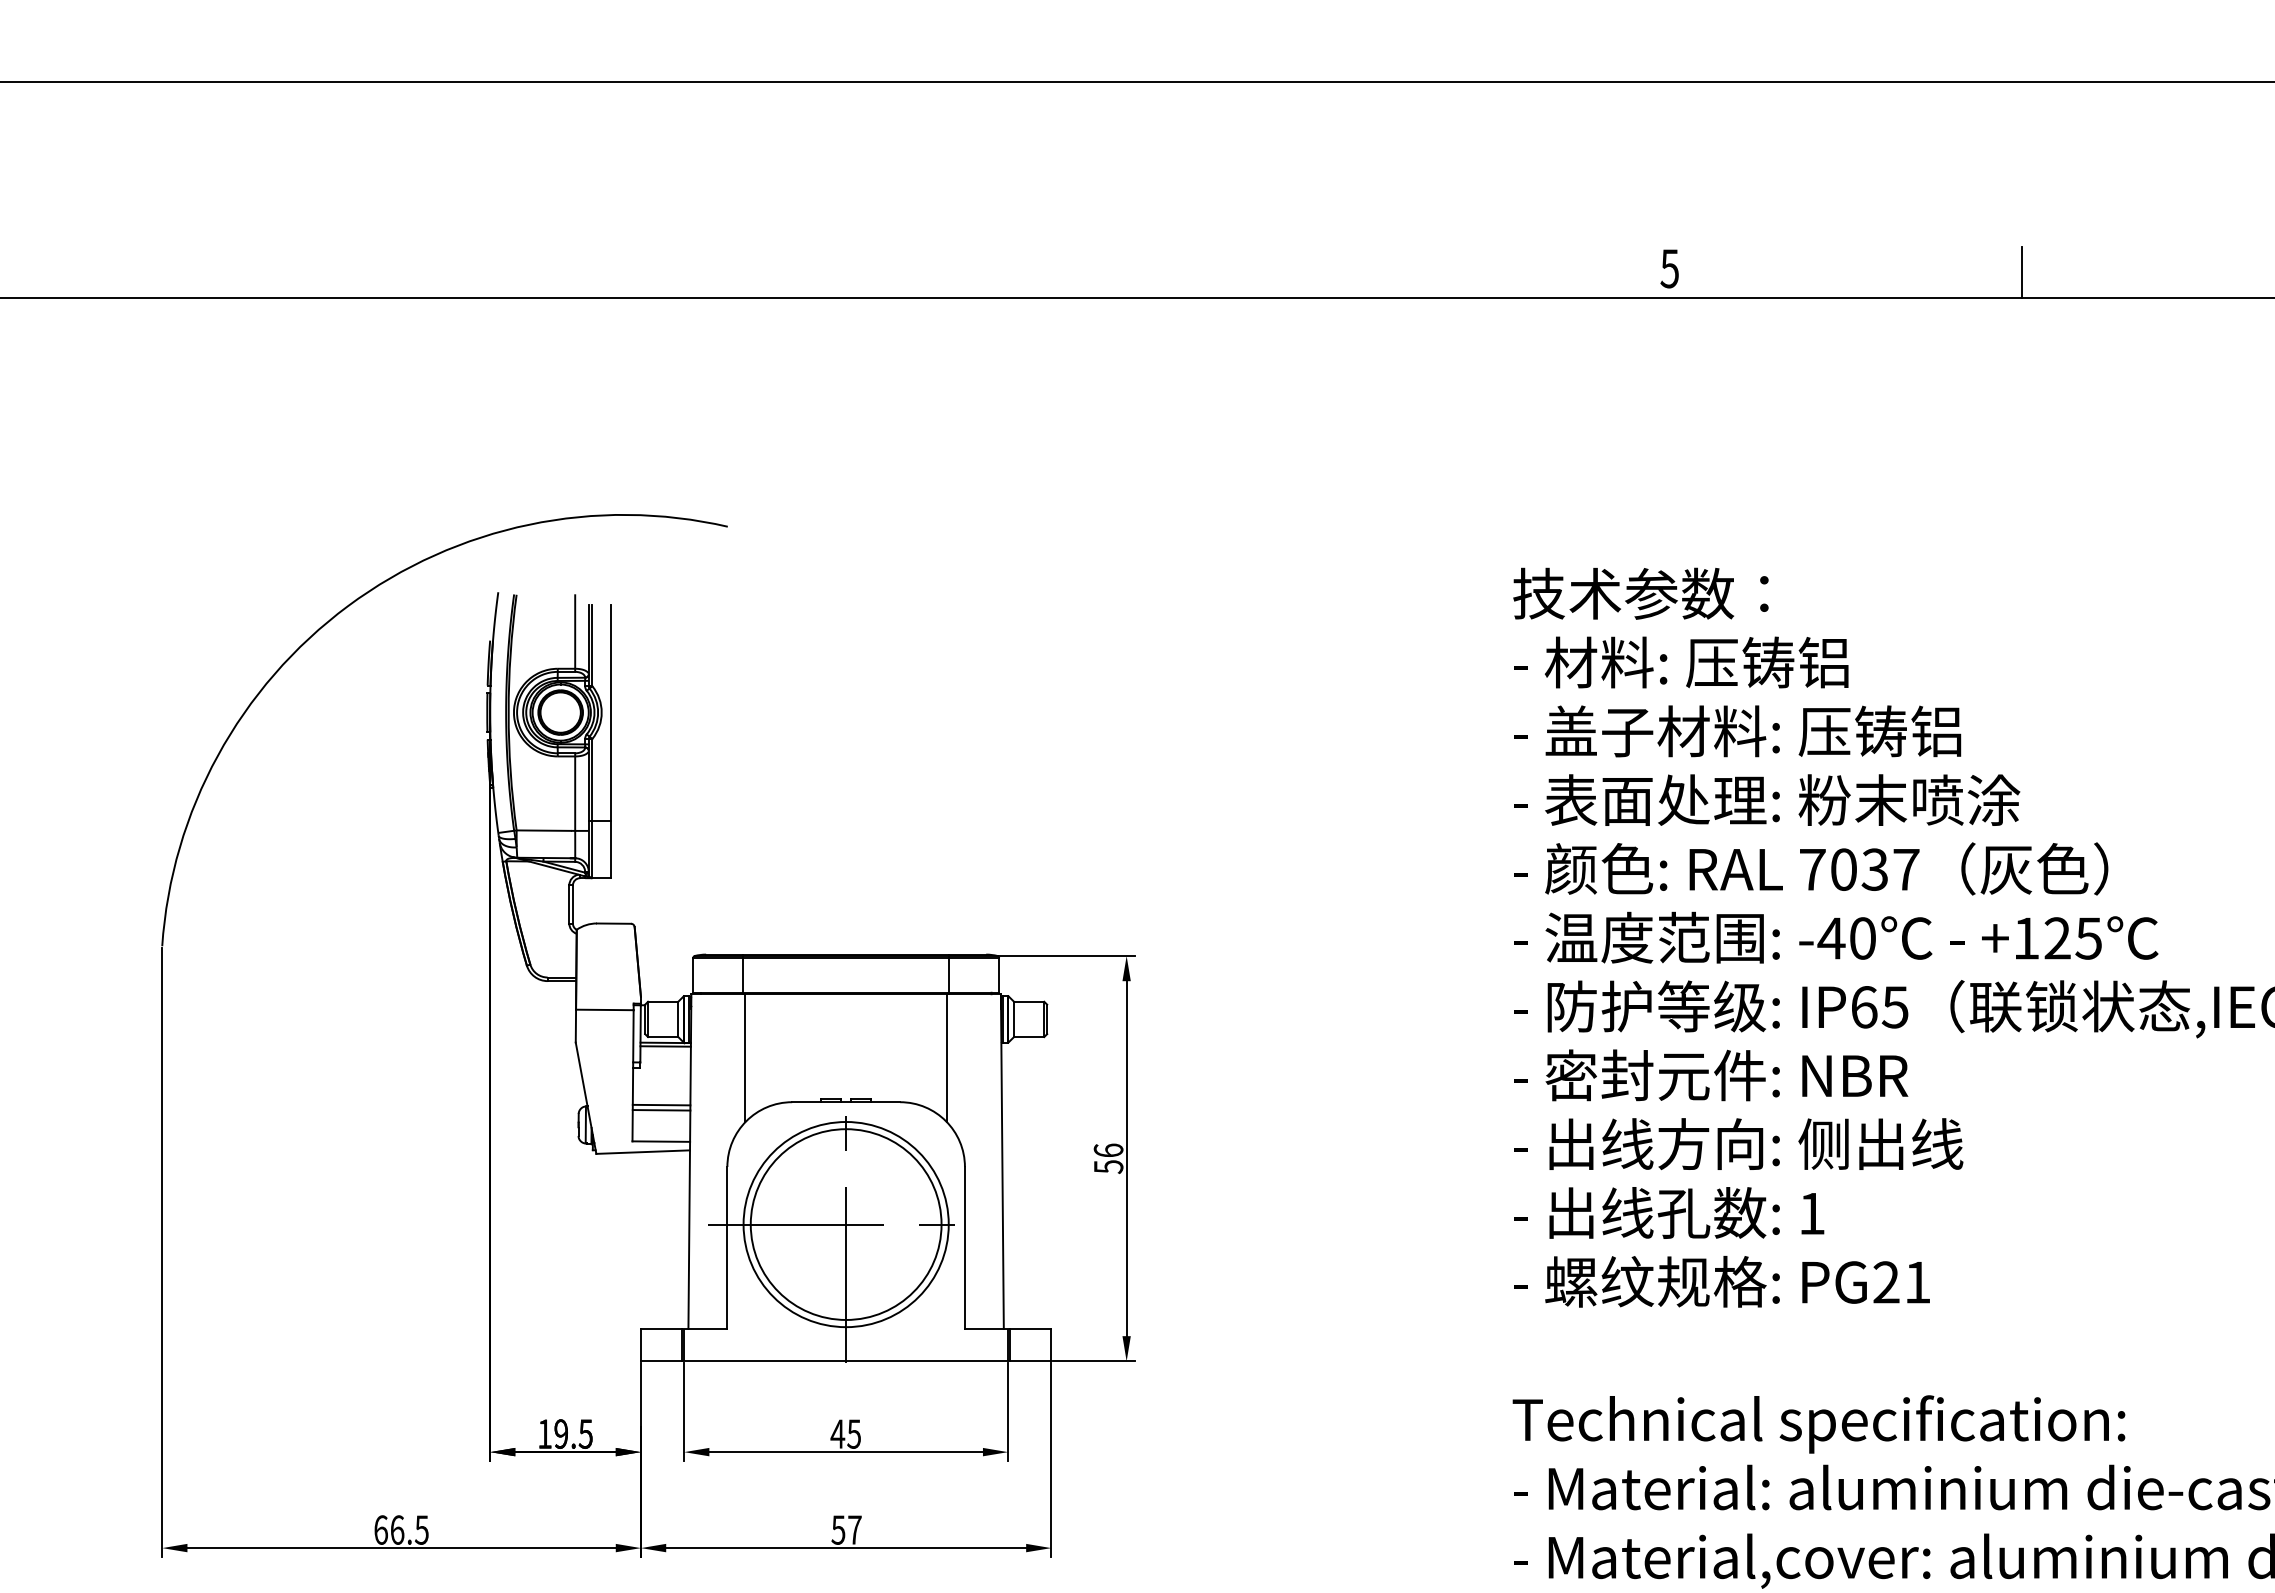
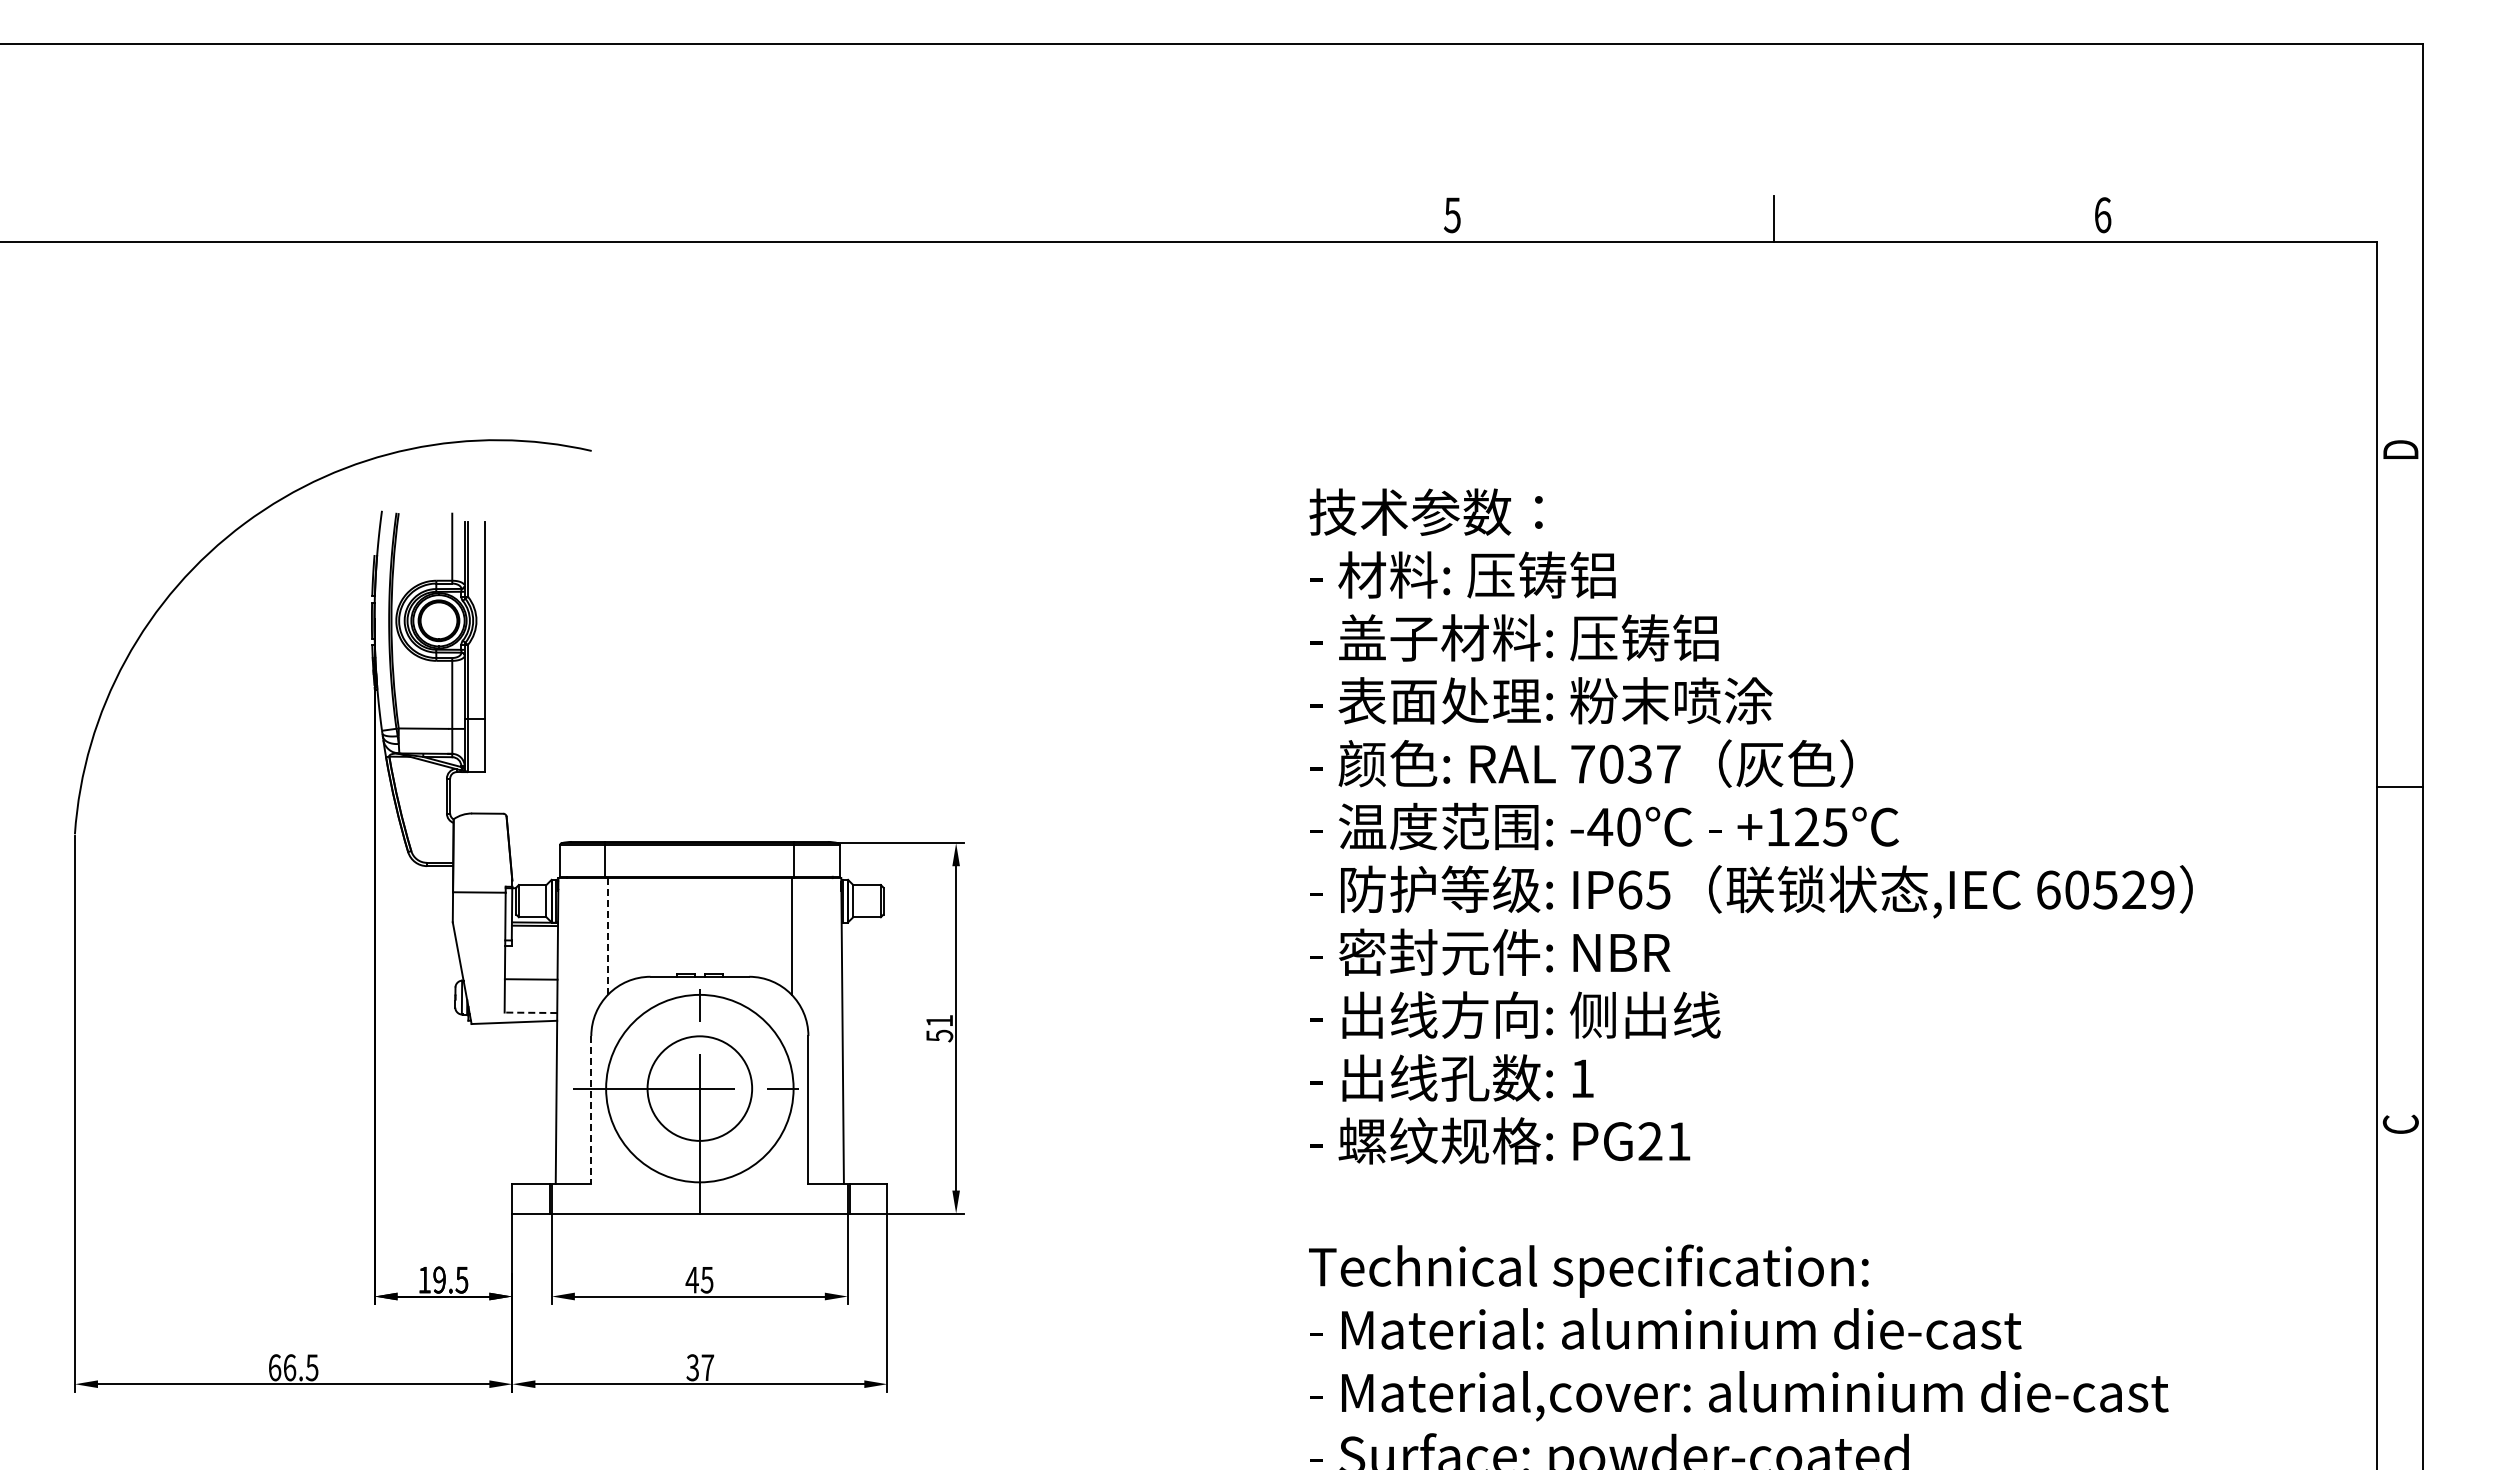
line: (745, 1059) -> (607, 937), solid -> dashed
line: (660, 1109) -> (530, 983), removed
line: (660, 1141) -> (530, 1012), solid -> dashed
text: (1108, 1150) -> (939, 1020), 56 -> 51
circle: (845, 1224) -> (699, 1088), size x0.6
line: (727, 1248) -> (591, 1110), solid -> dashed
text: (838, 1529) -> (692, 1367), 57 -> 37

